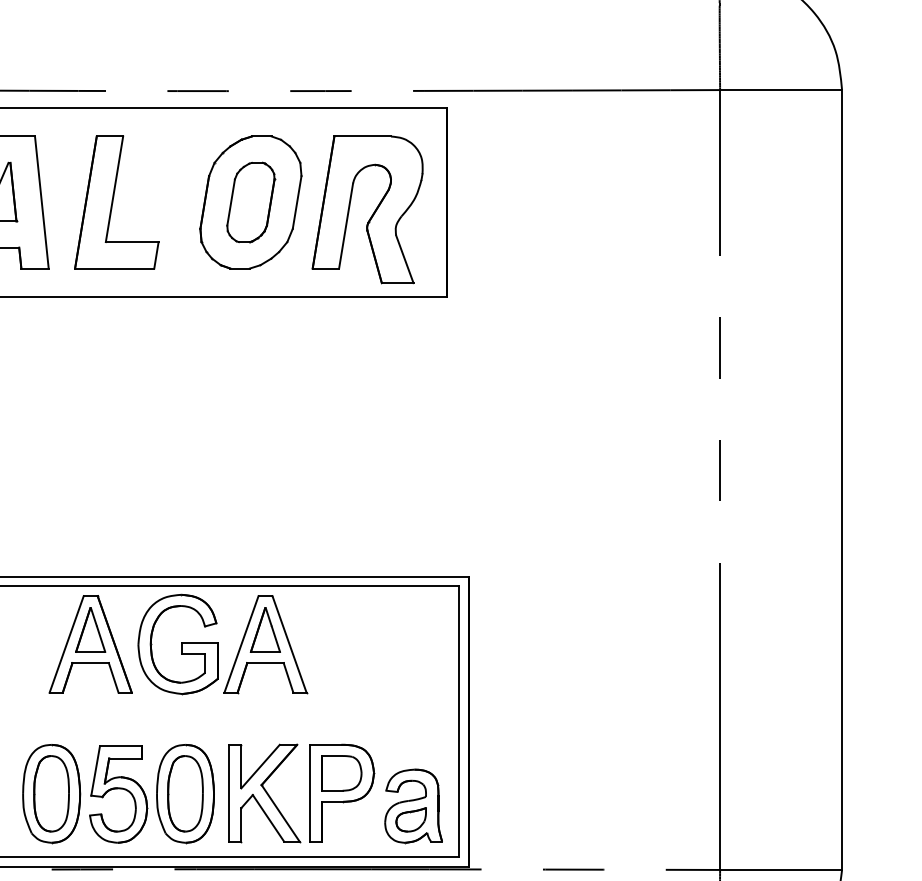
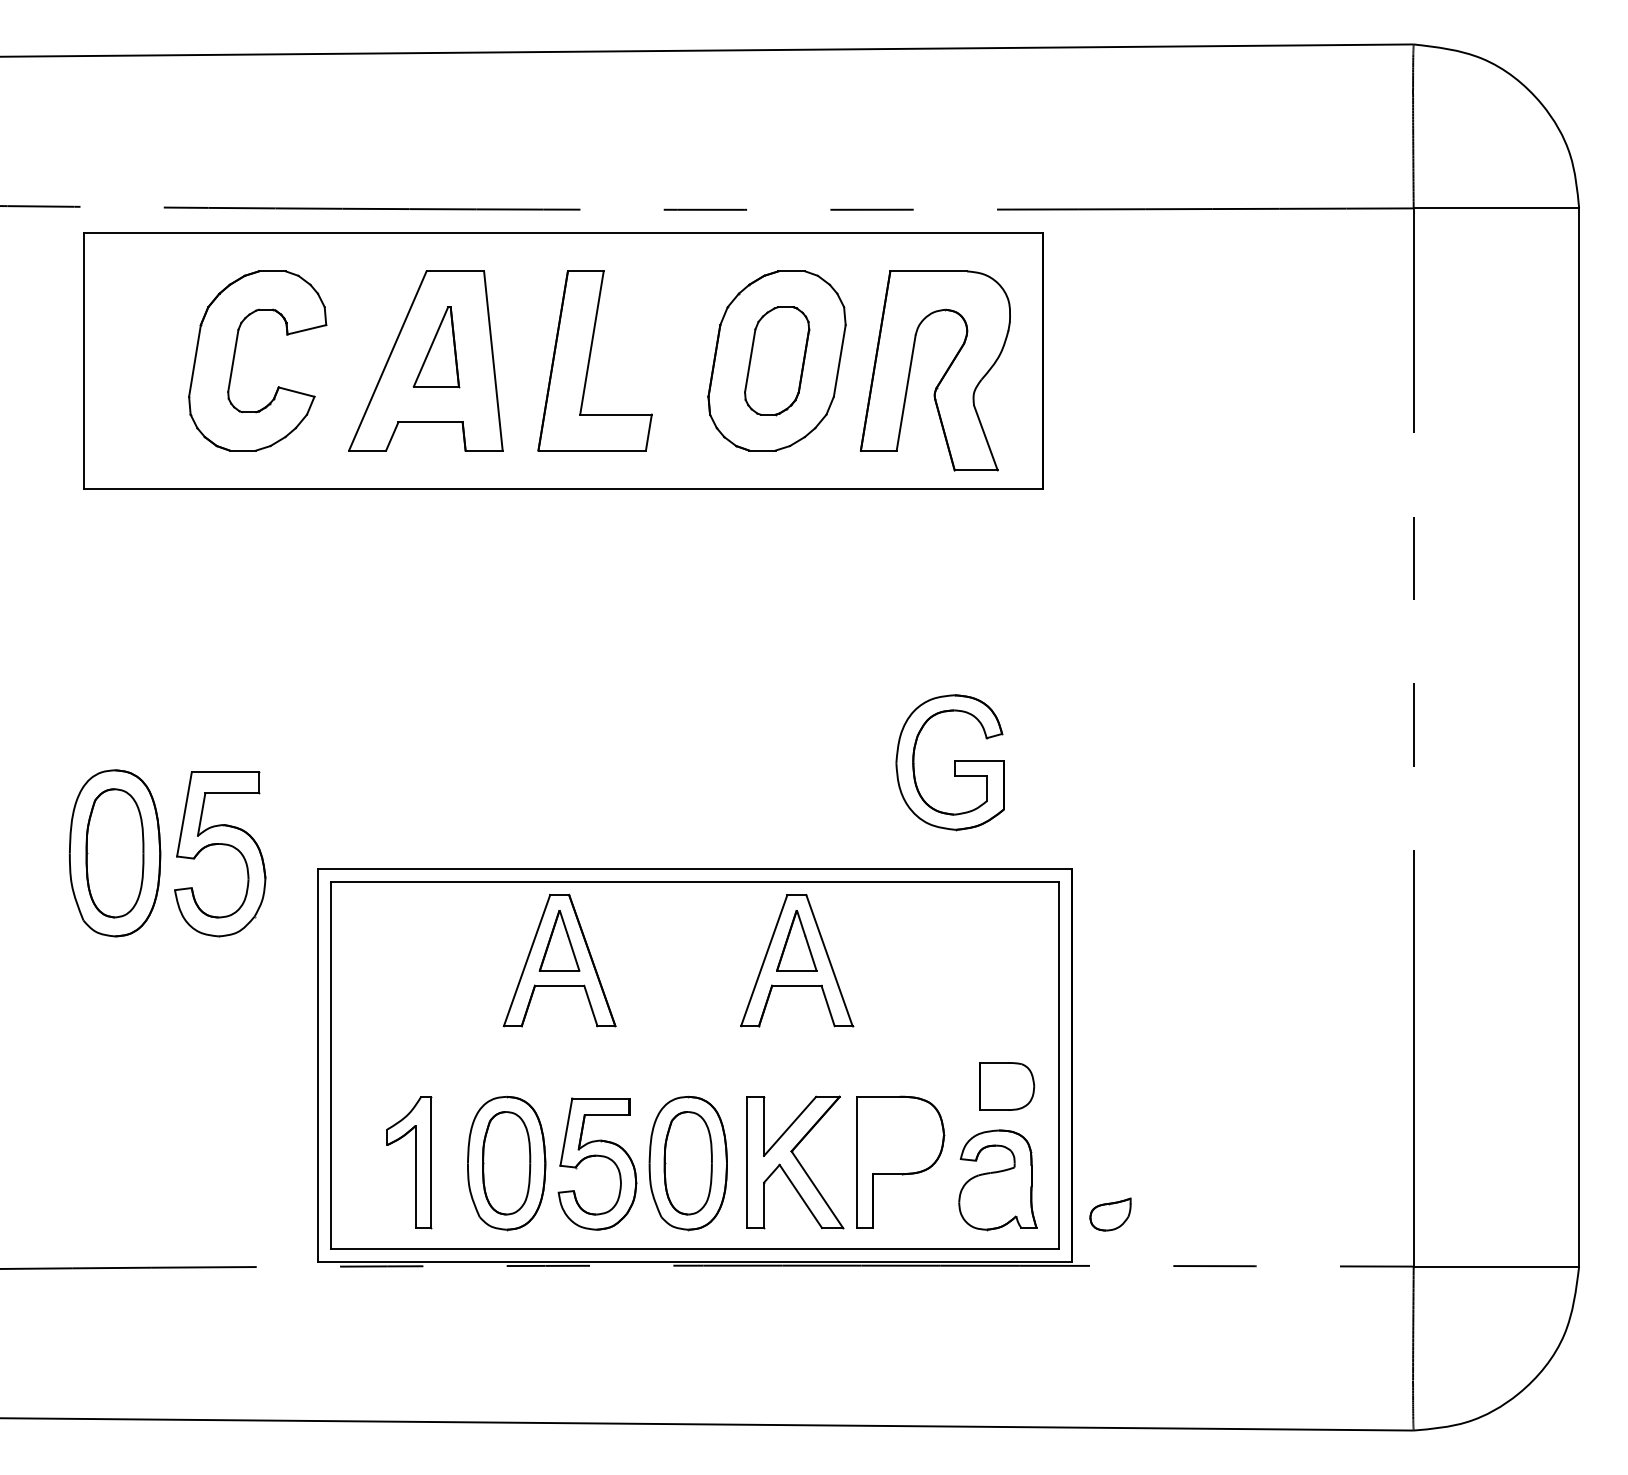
part: (177, 644) -> (949, 762), moved
part: (341, 773) -> (1007, 1086), moved
part: (411, 819) -> (1110, 1214), moved

